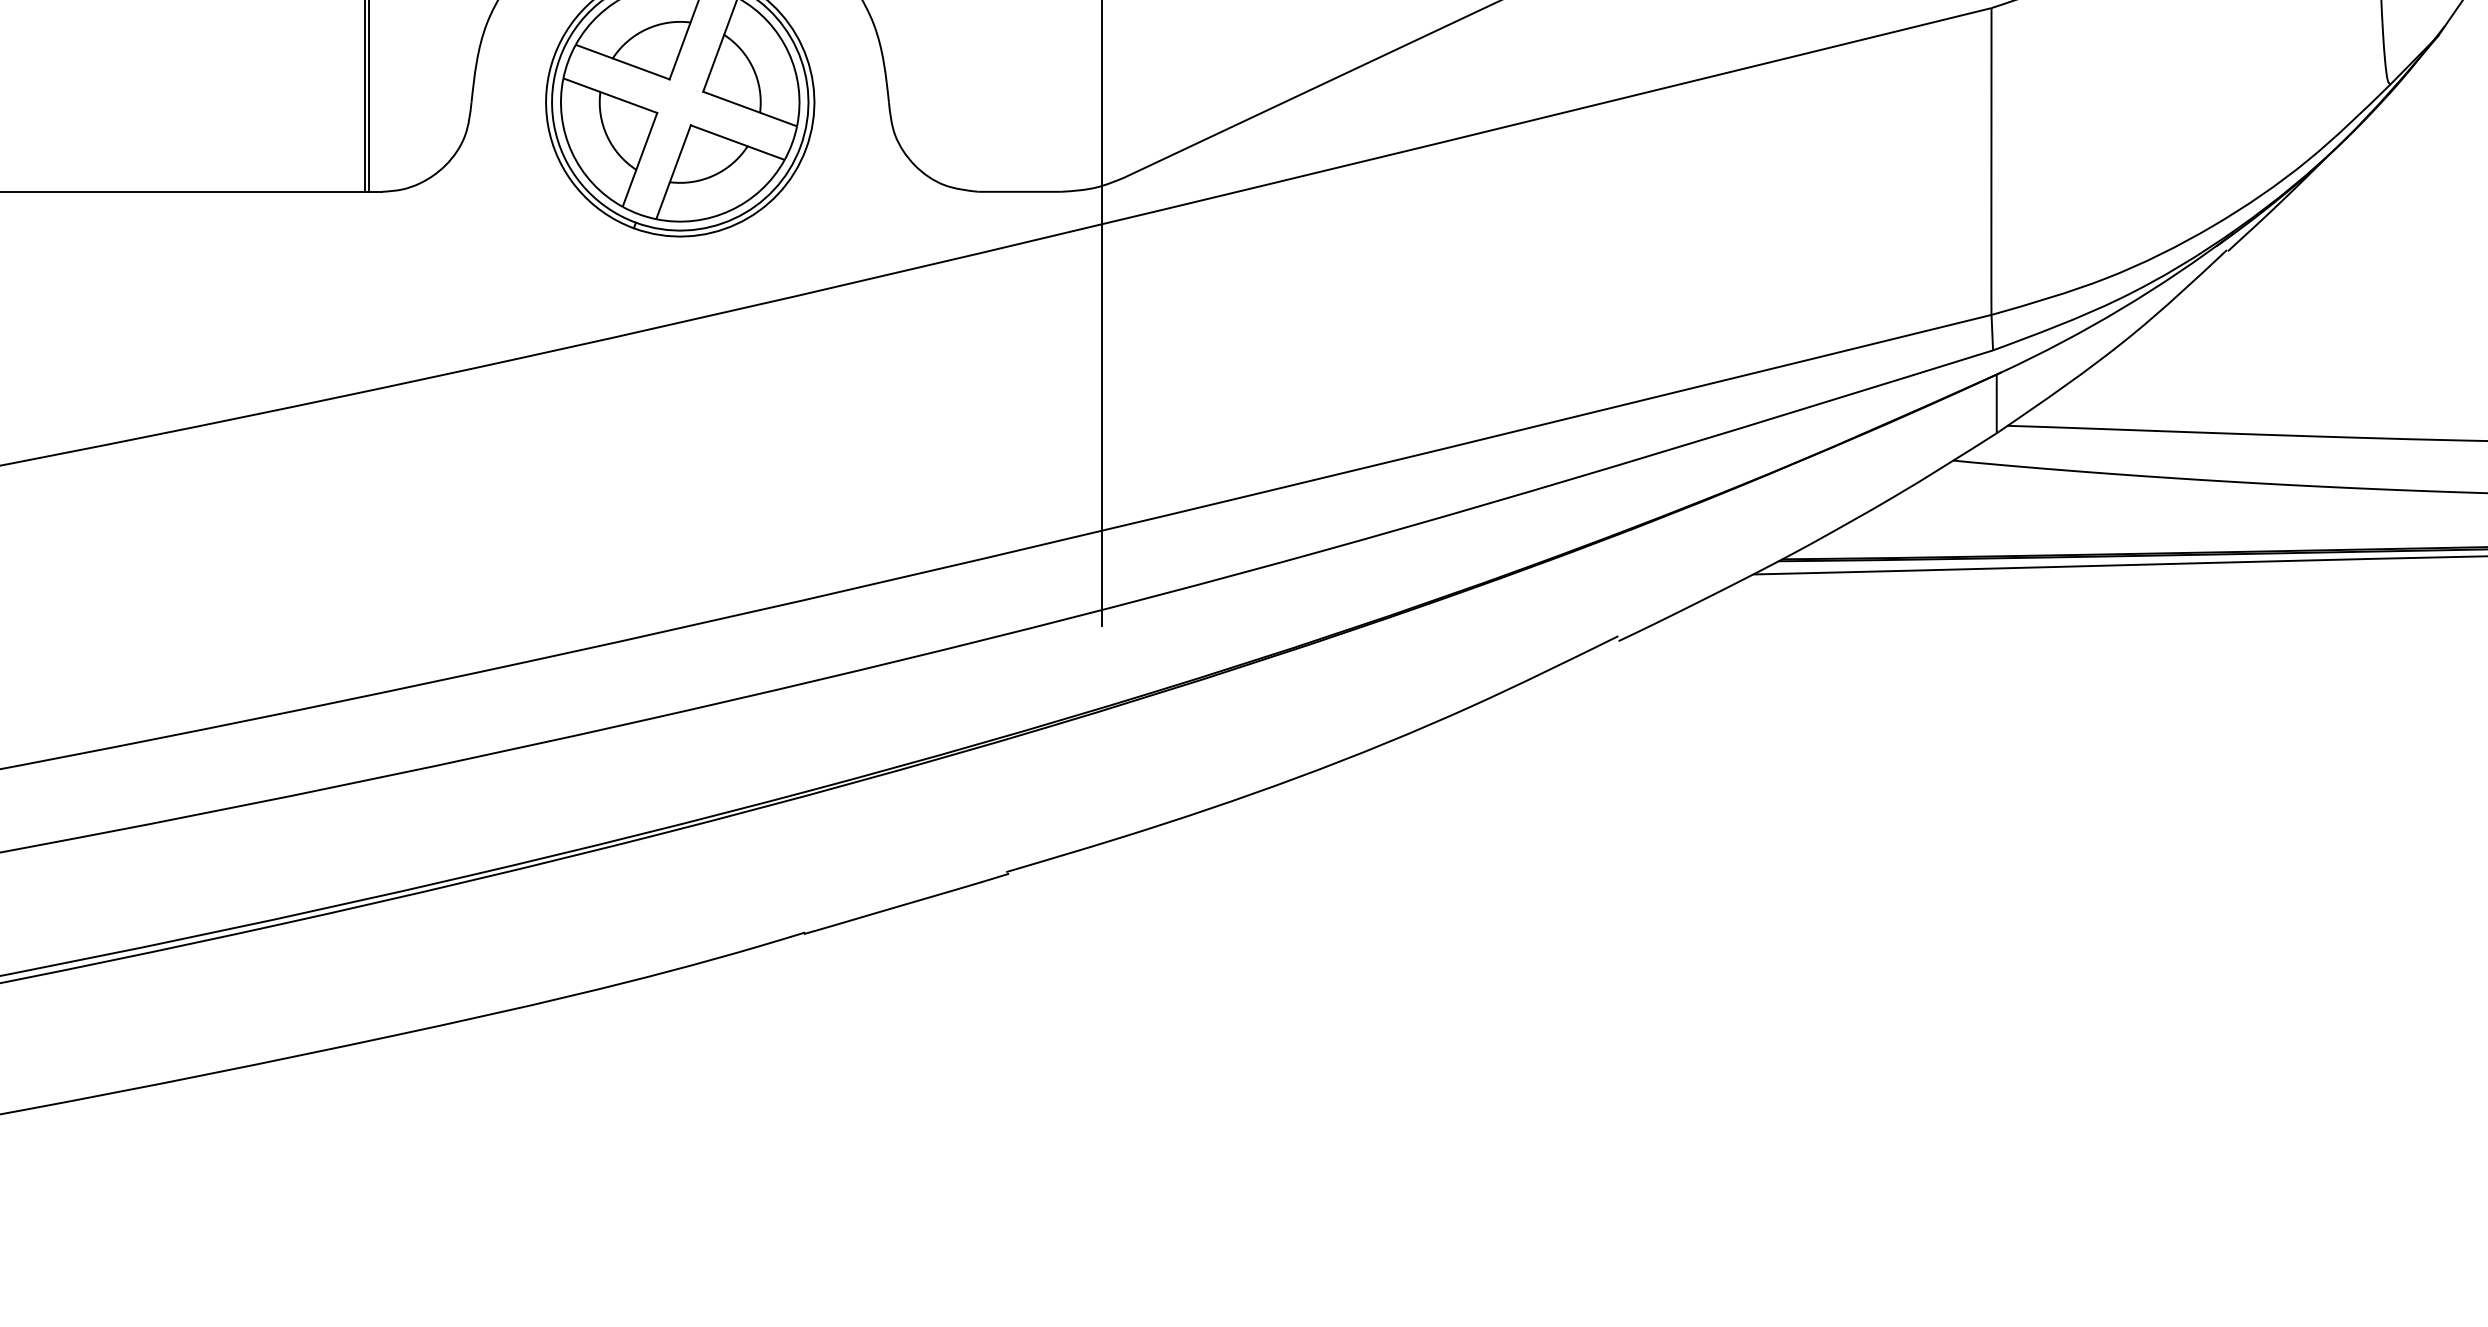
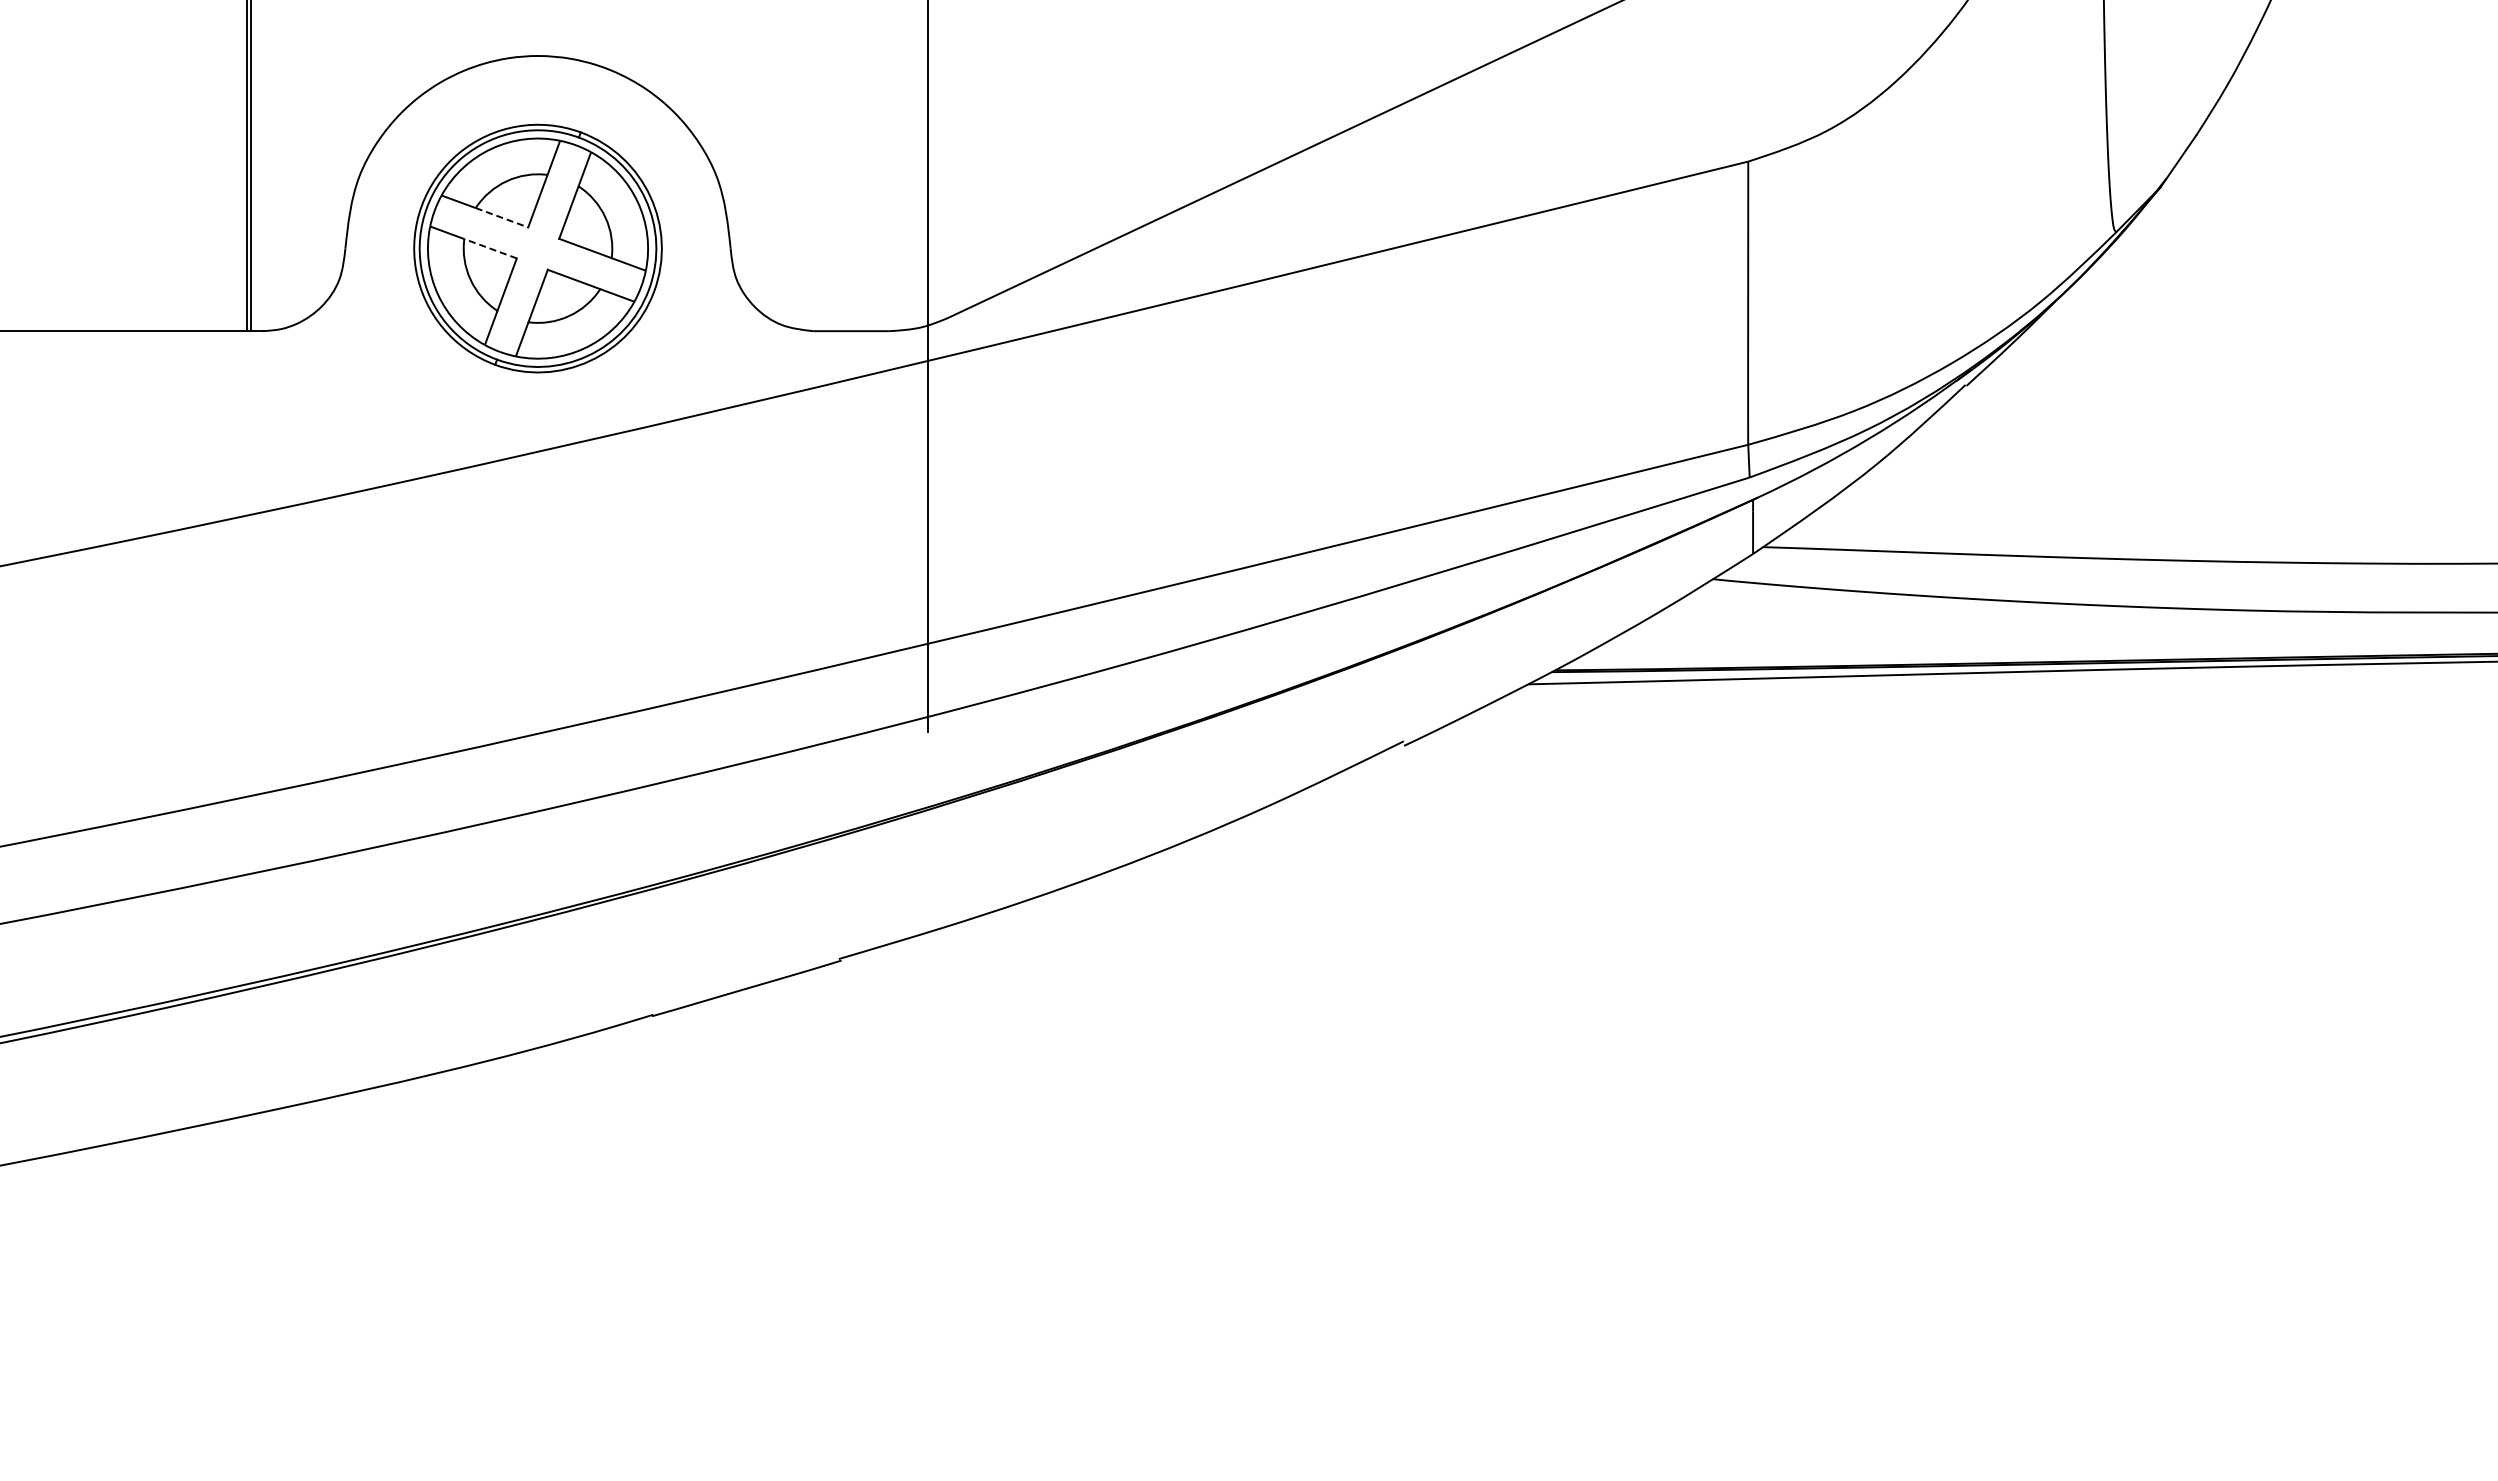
line: (641, 68) -> (502, 217), solid -> dashed
line: (628, 102) -> (490, 248), solid -> dashed

